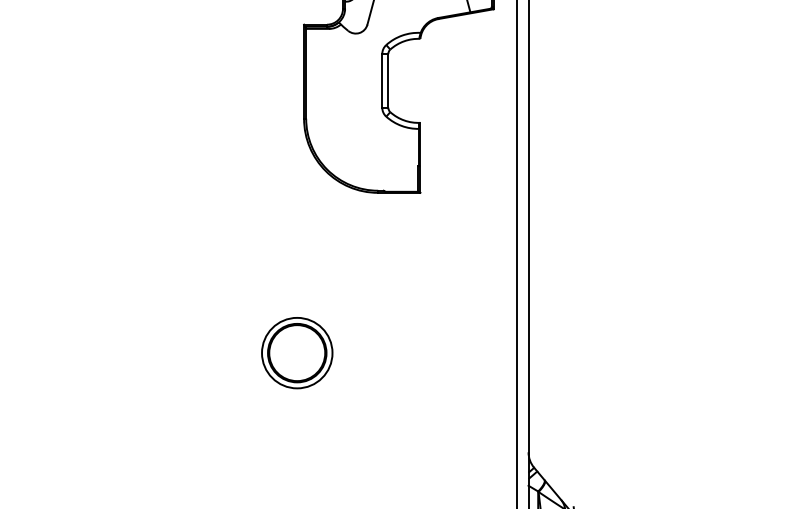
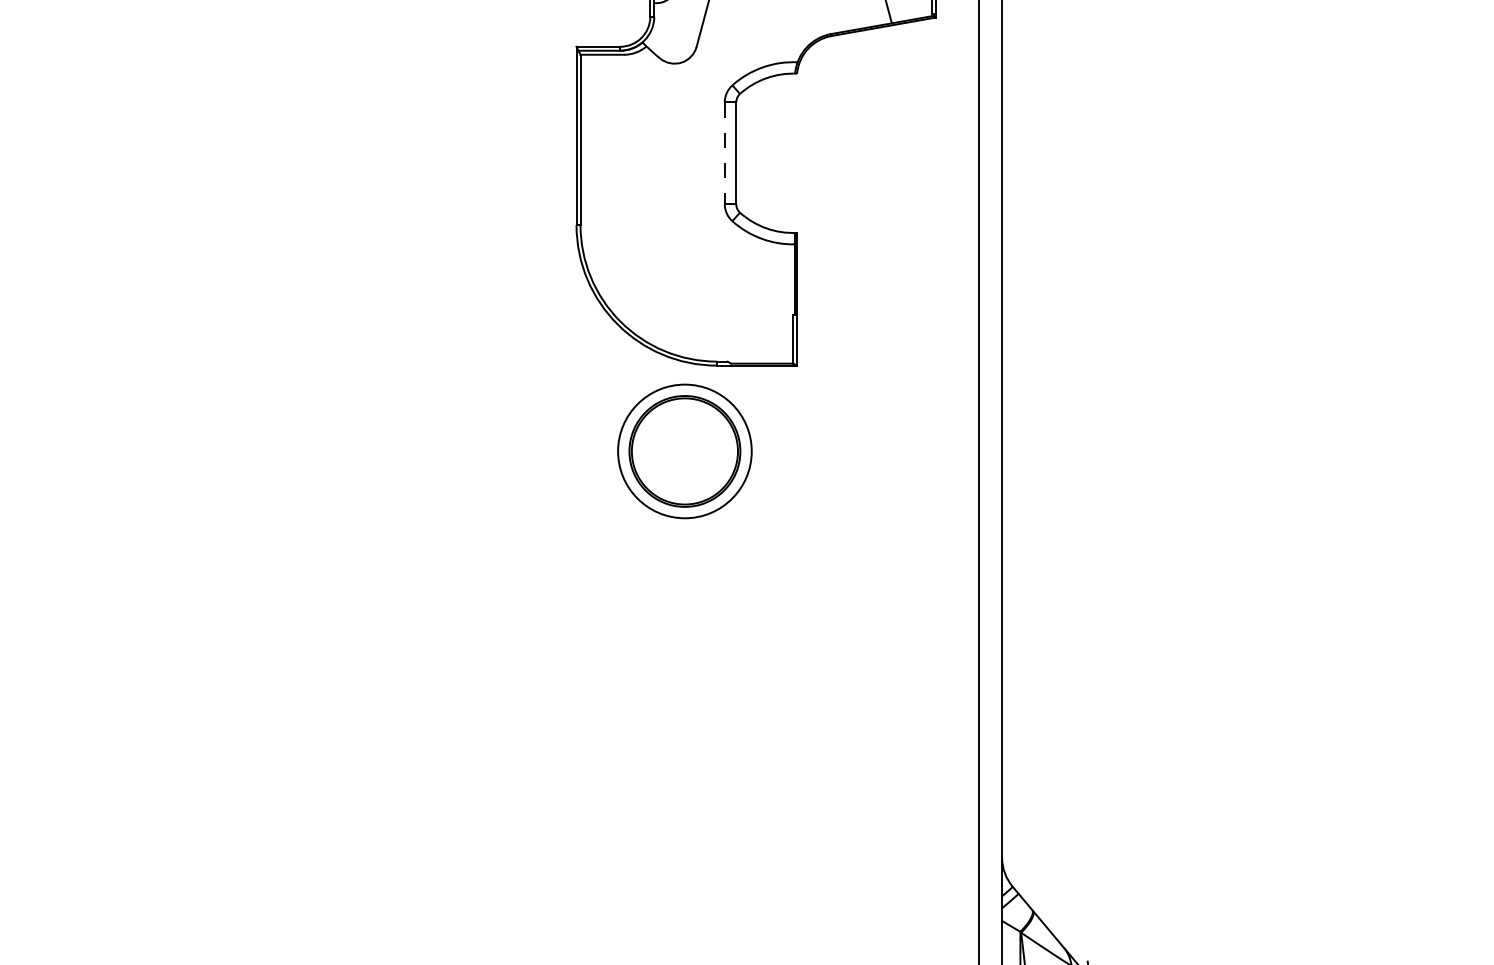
line: (382, 80) -> (725, 152), solid -> dashed
part: (297, 353) -> (685, 452), moved

